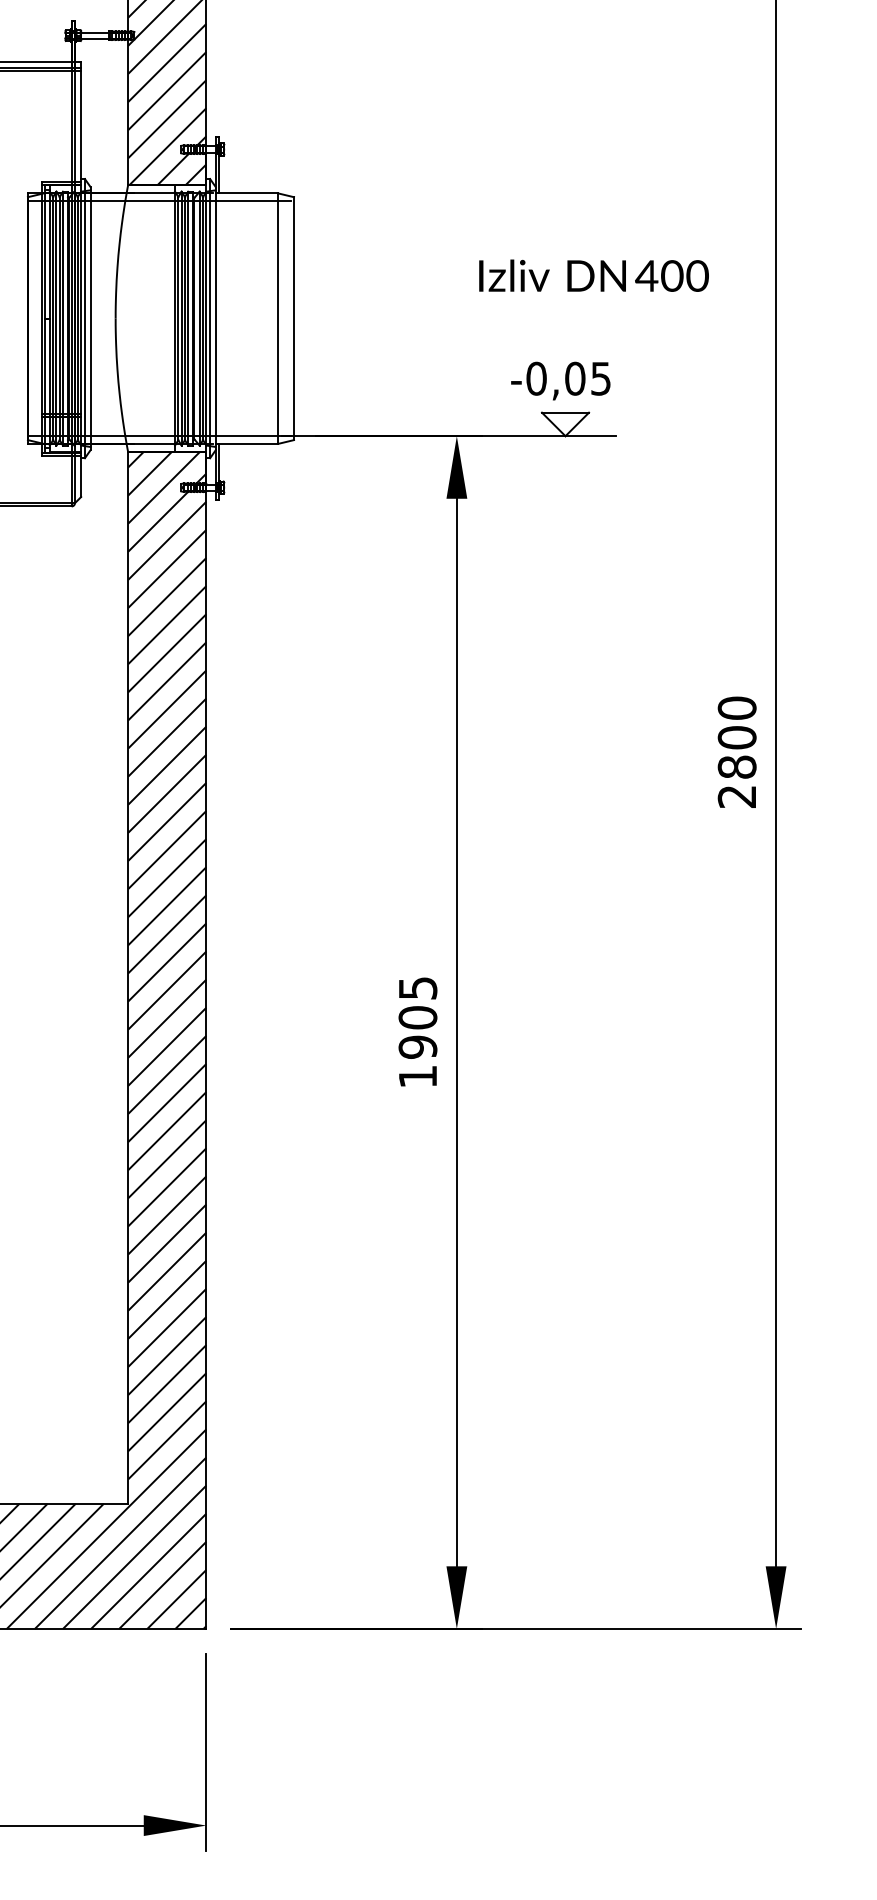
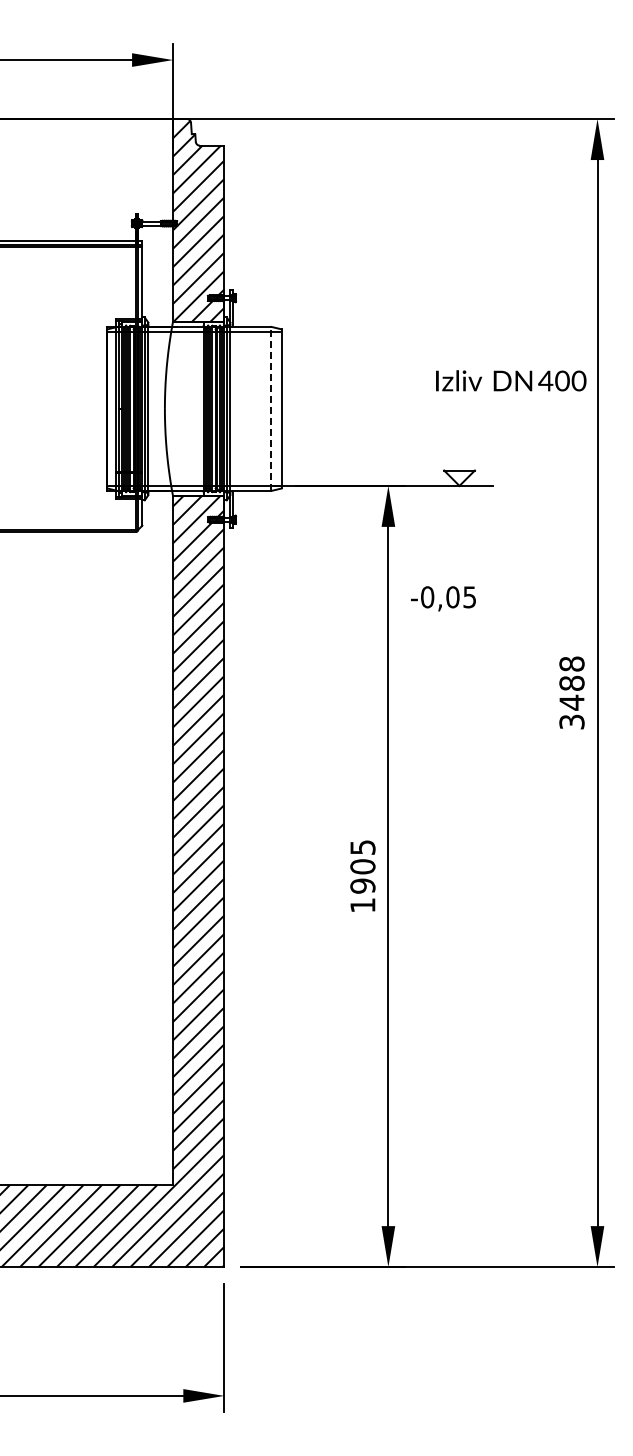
text: (594, 275) -> (511, 380), moved
line: (278, 317) -> (271, 408), solid -> dashed
text: (560, 380) -> (443, 598), moved
text: (736, 751) -> (571, 692), 2800 -> 3488

